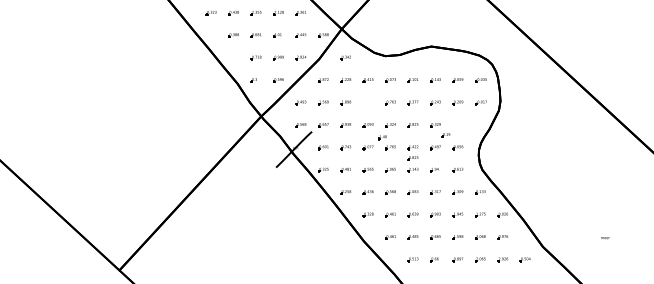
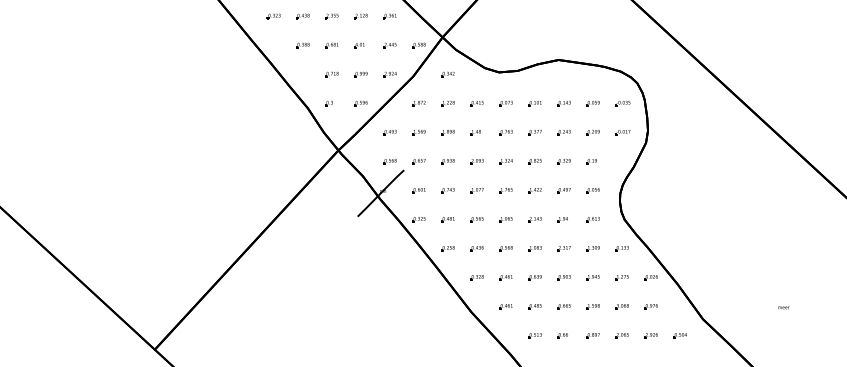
part: (445, 135) -> (591, 161), moved
part: (382, 137) -> (475, 132), moved
part: (412, 158) -> (534, 204), removed

